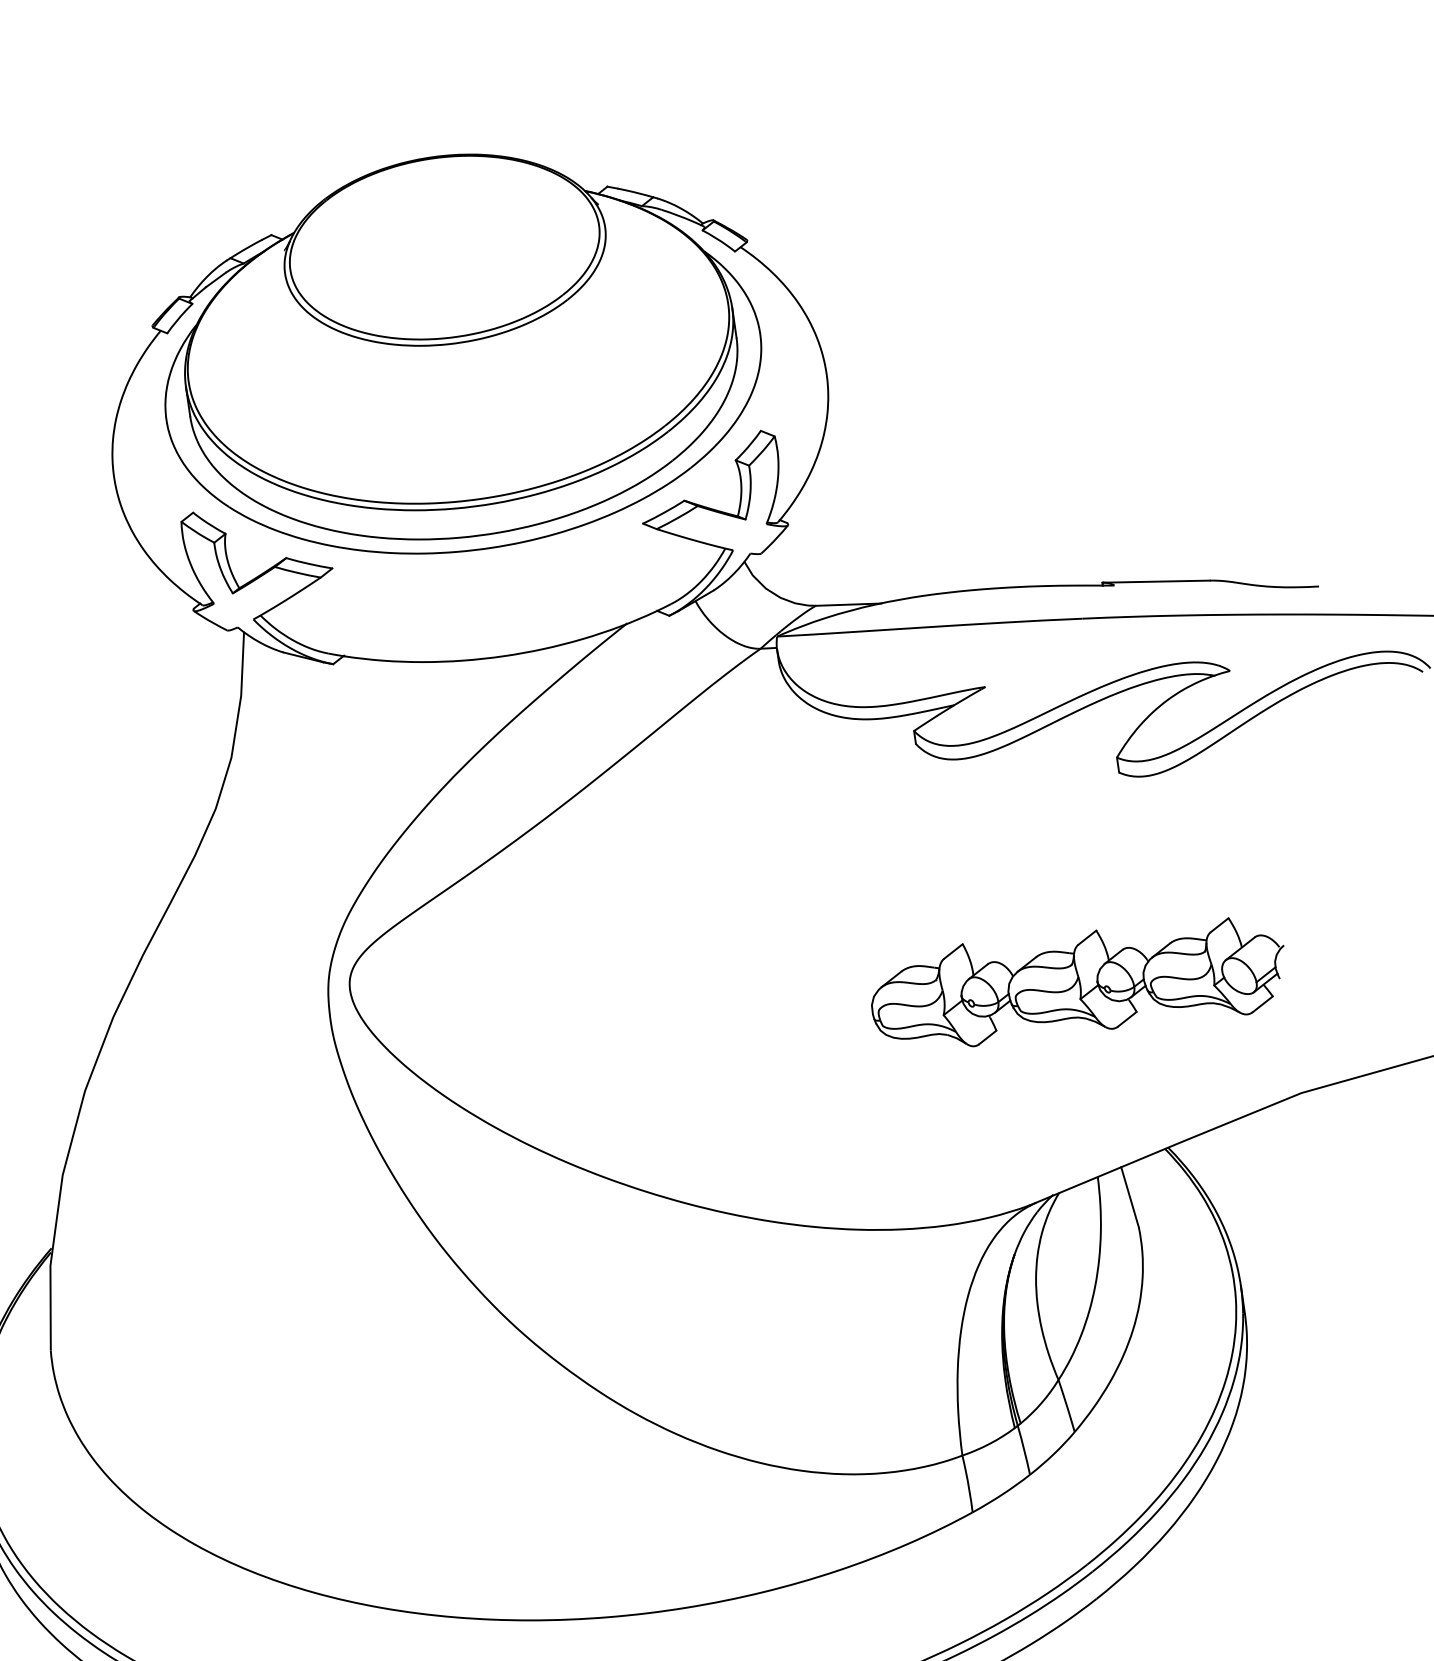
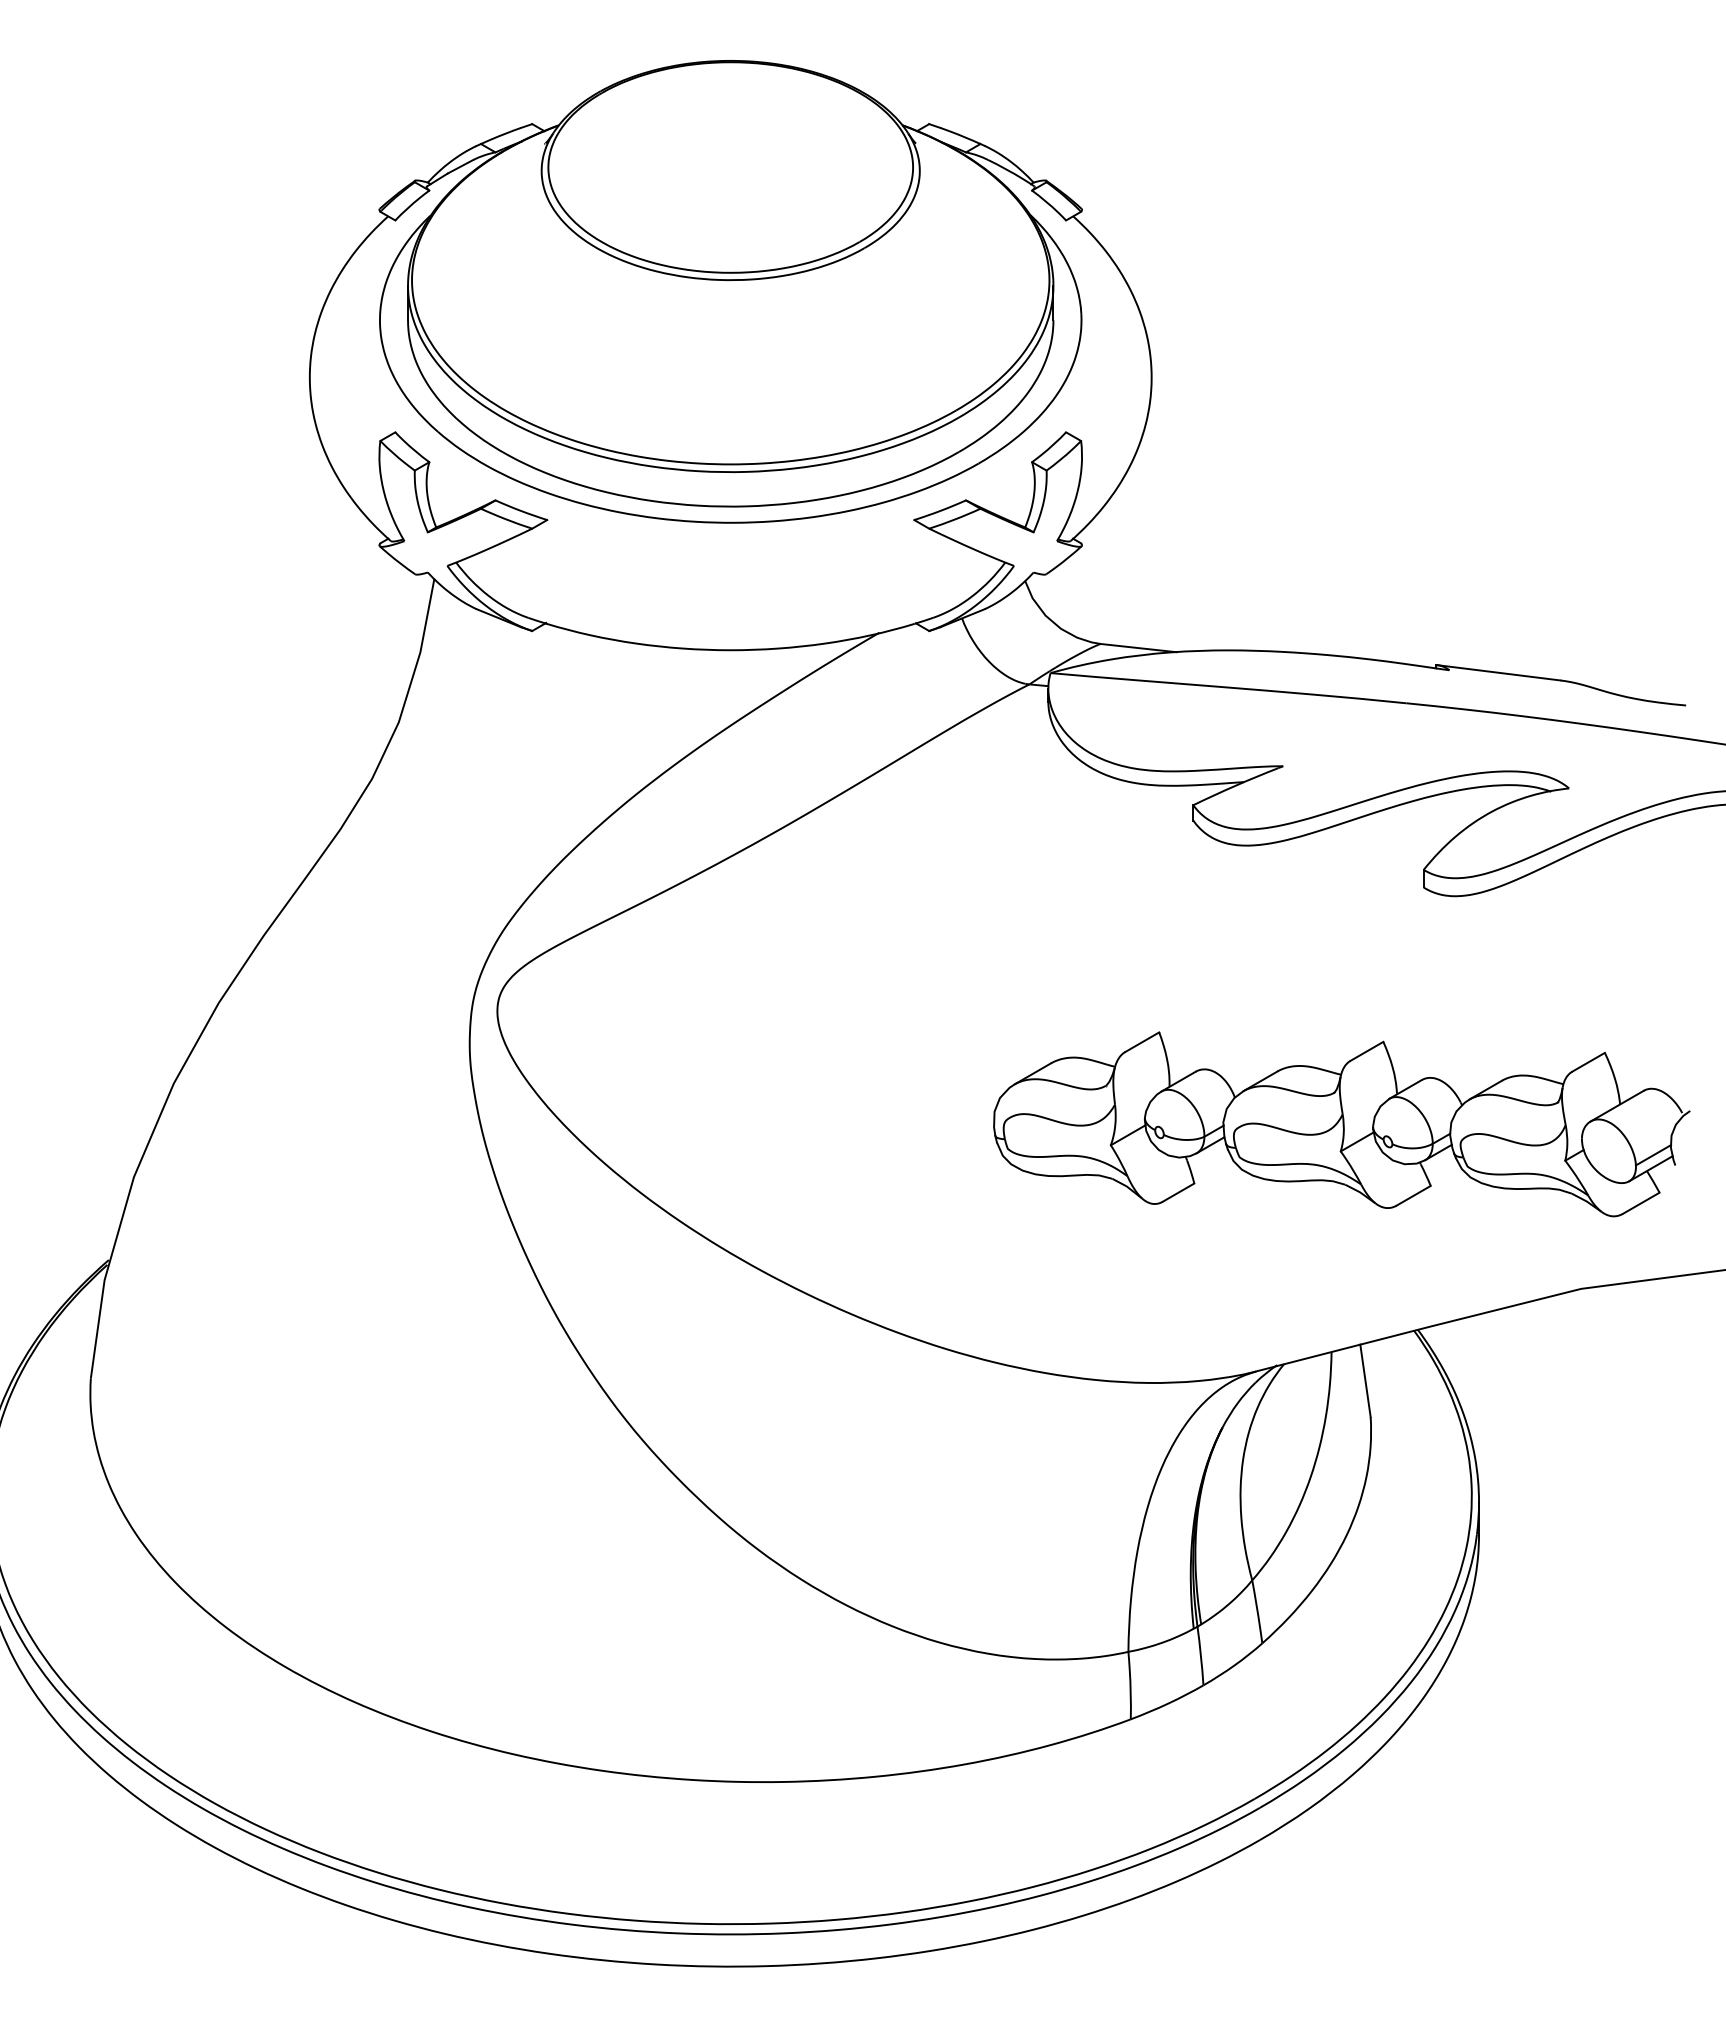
part: (1078, 983) -> (1341, 1124), size x1.43

